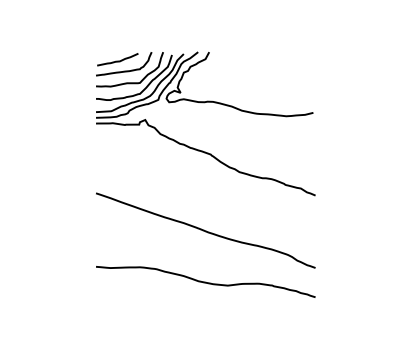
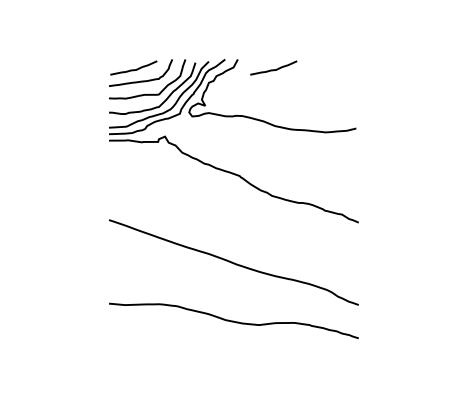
curve: (240, 60) -> (273, 68), added

